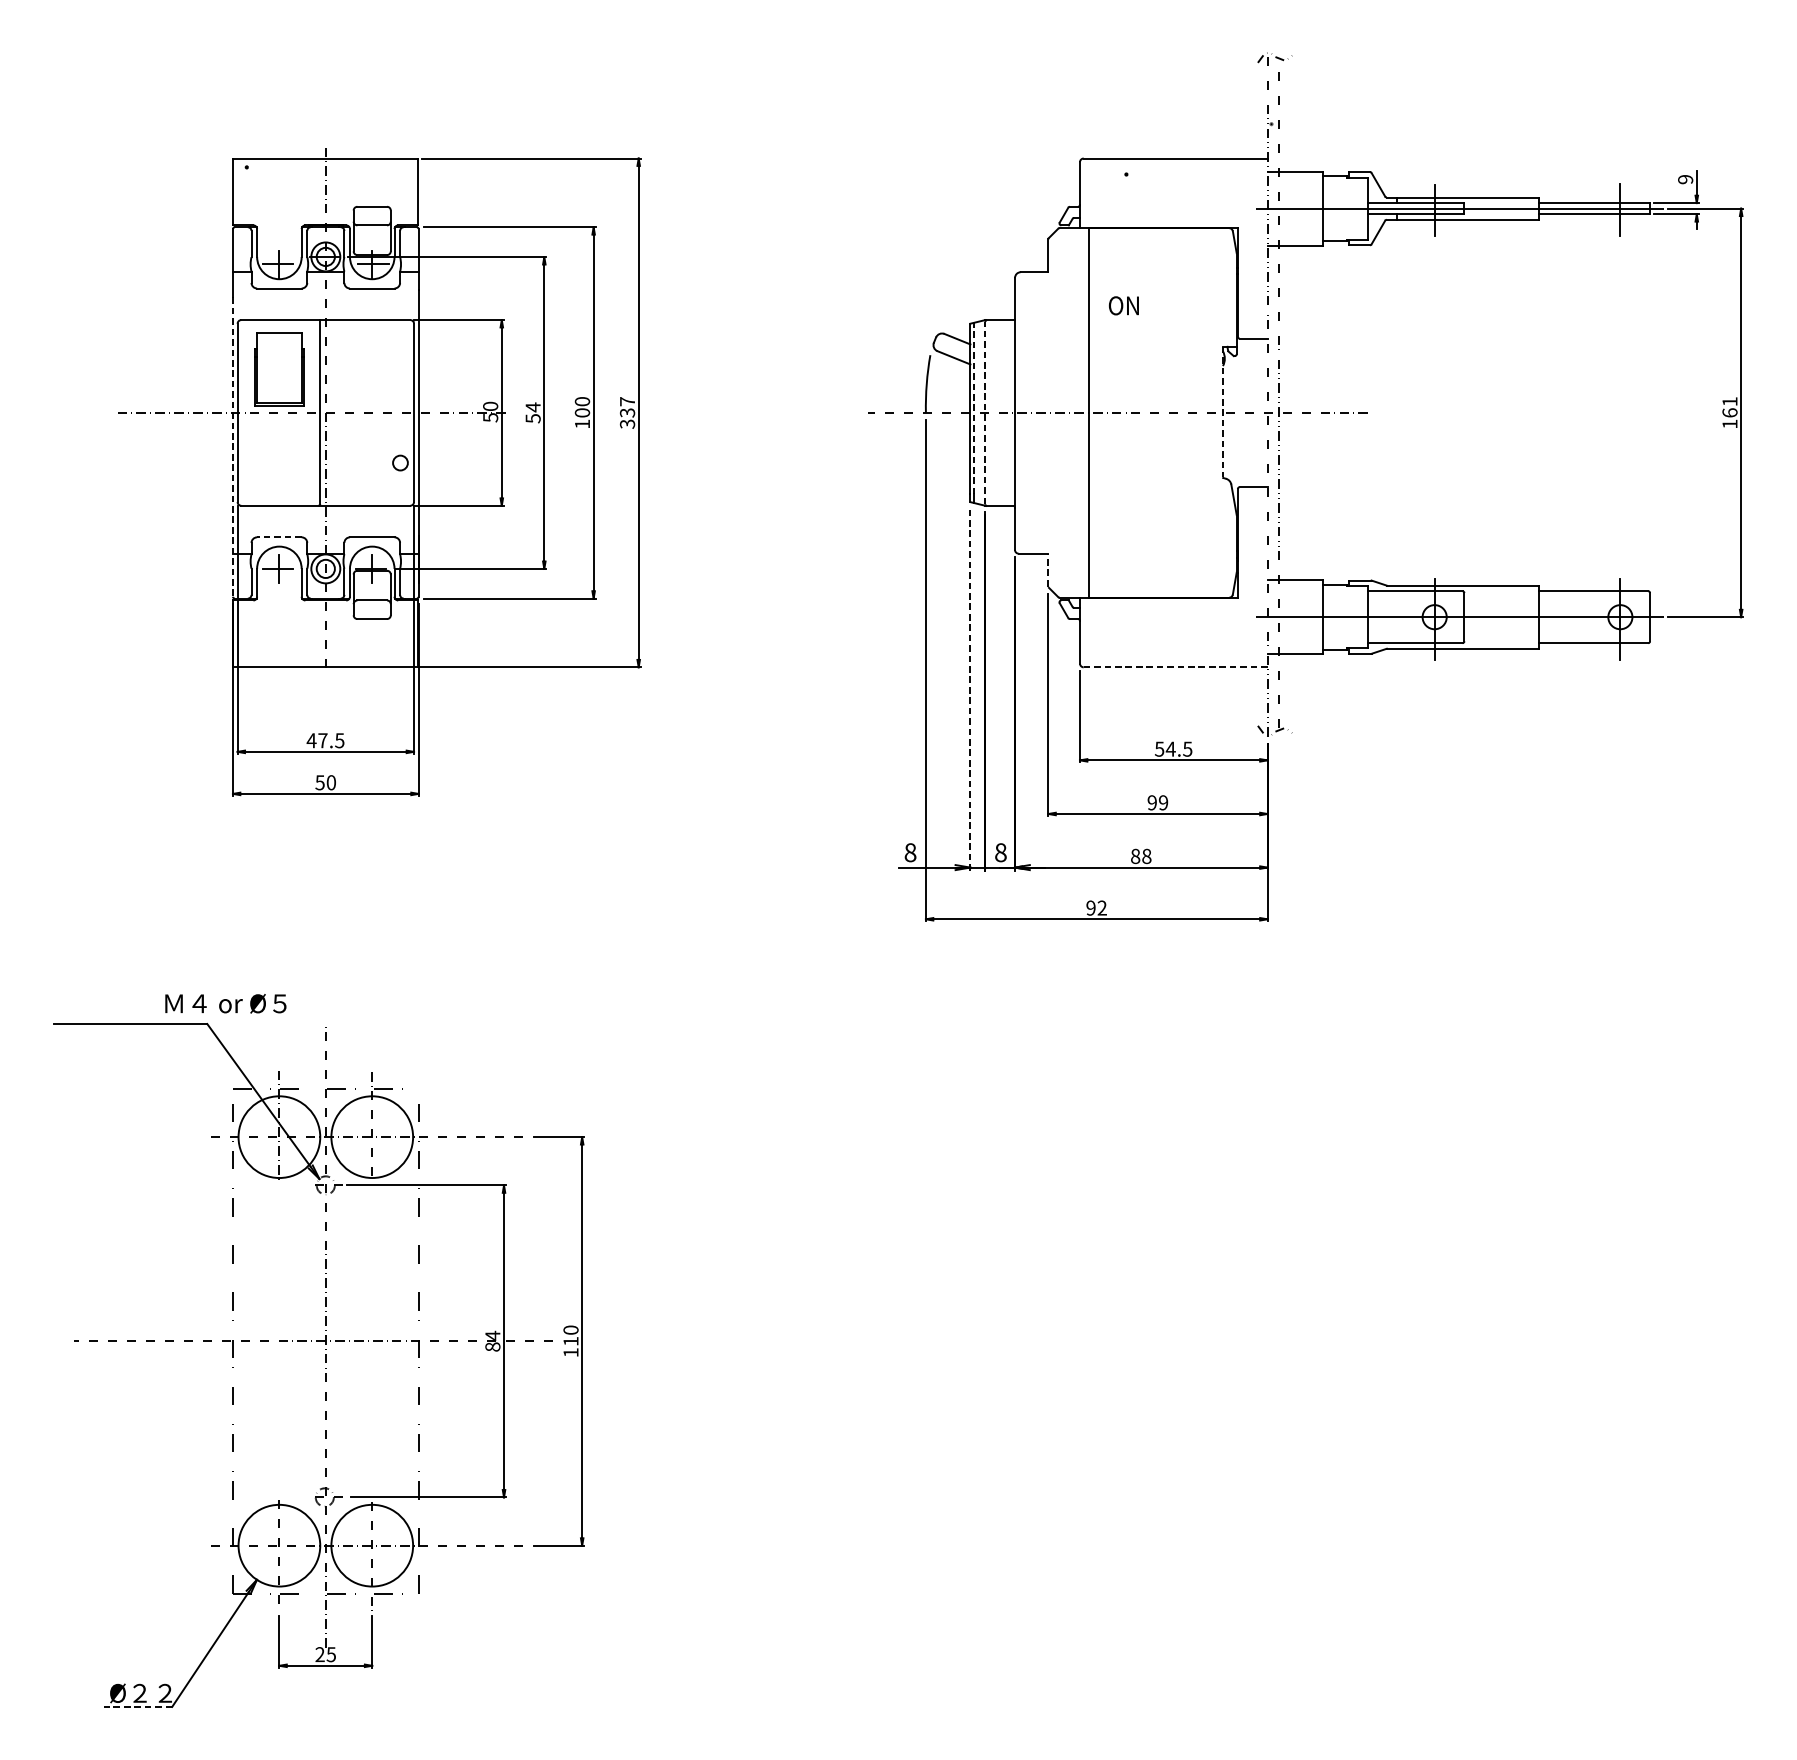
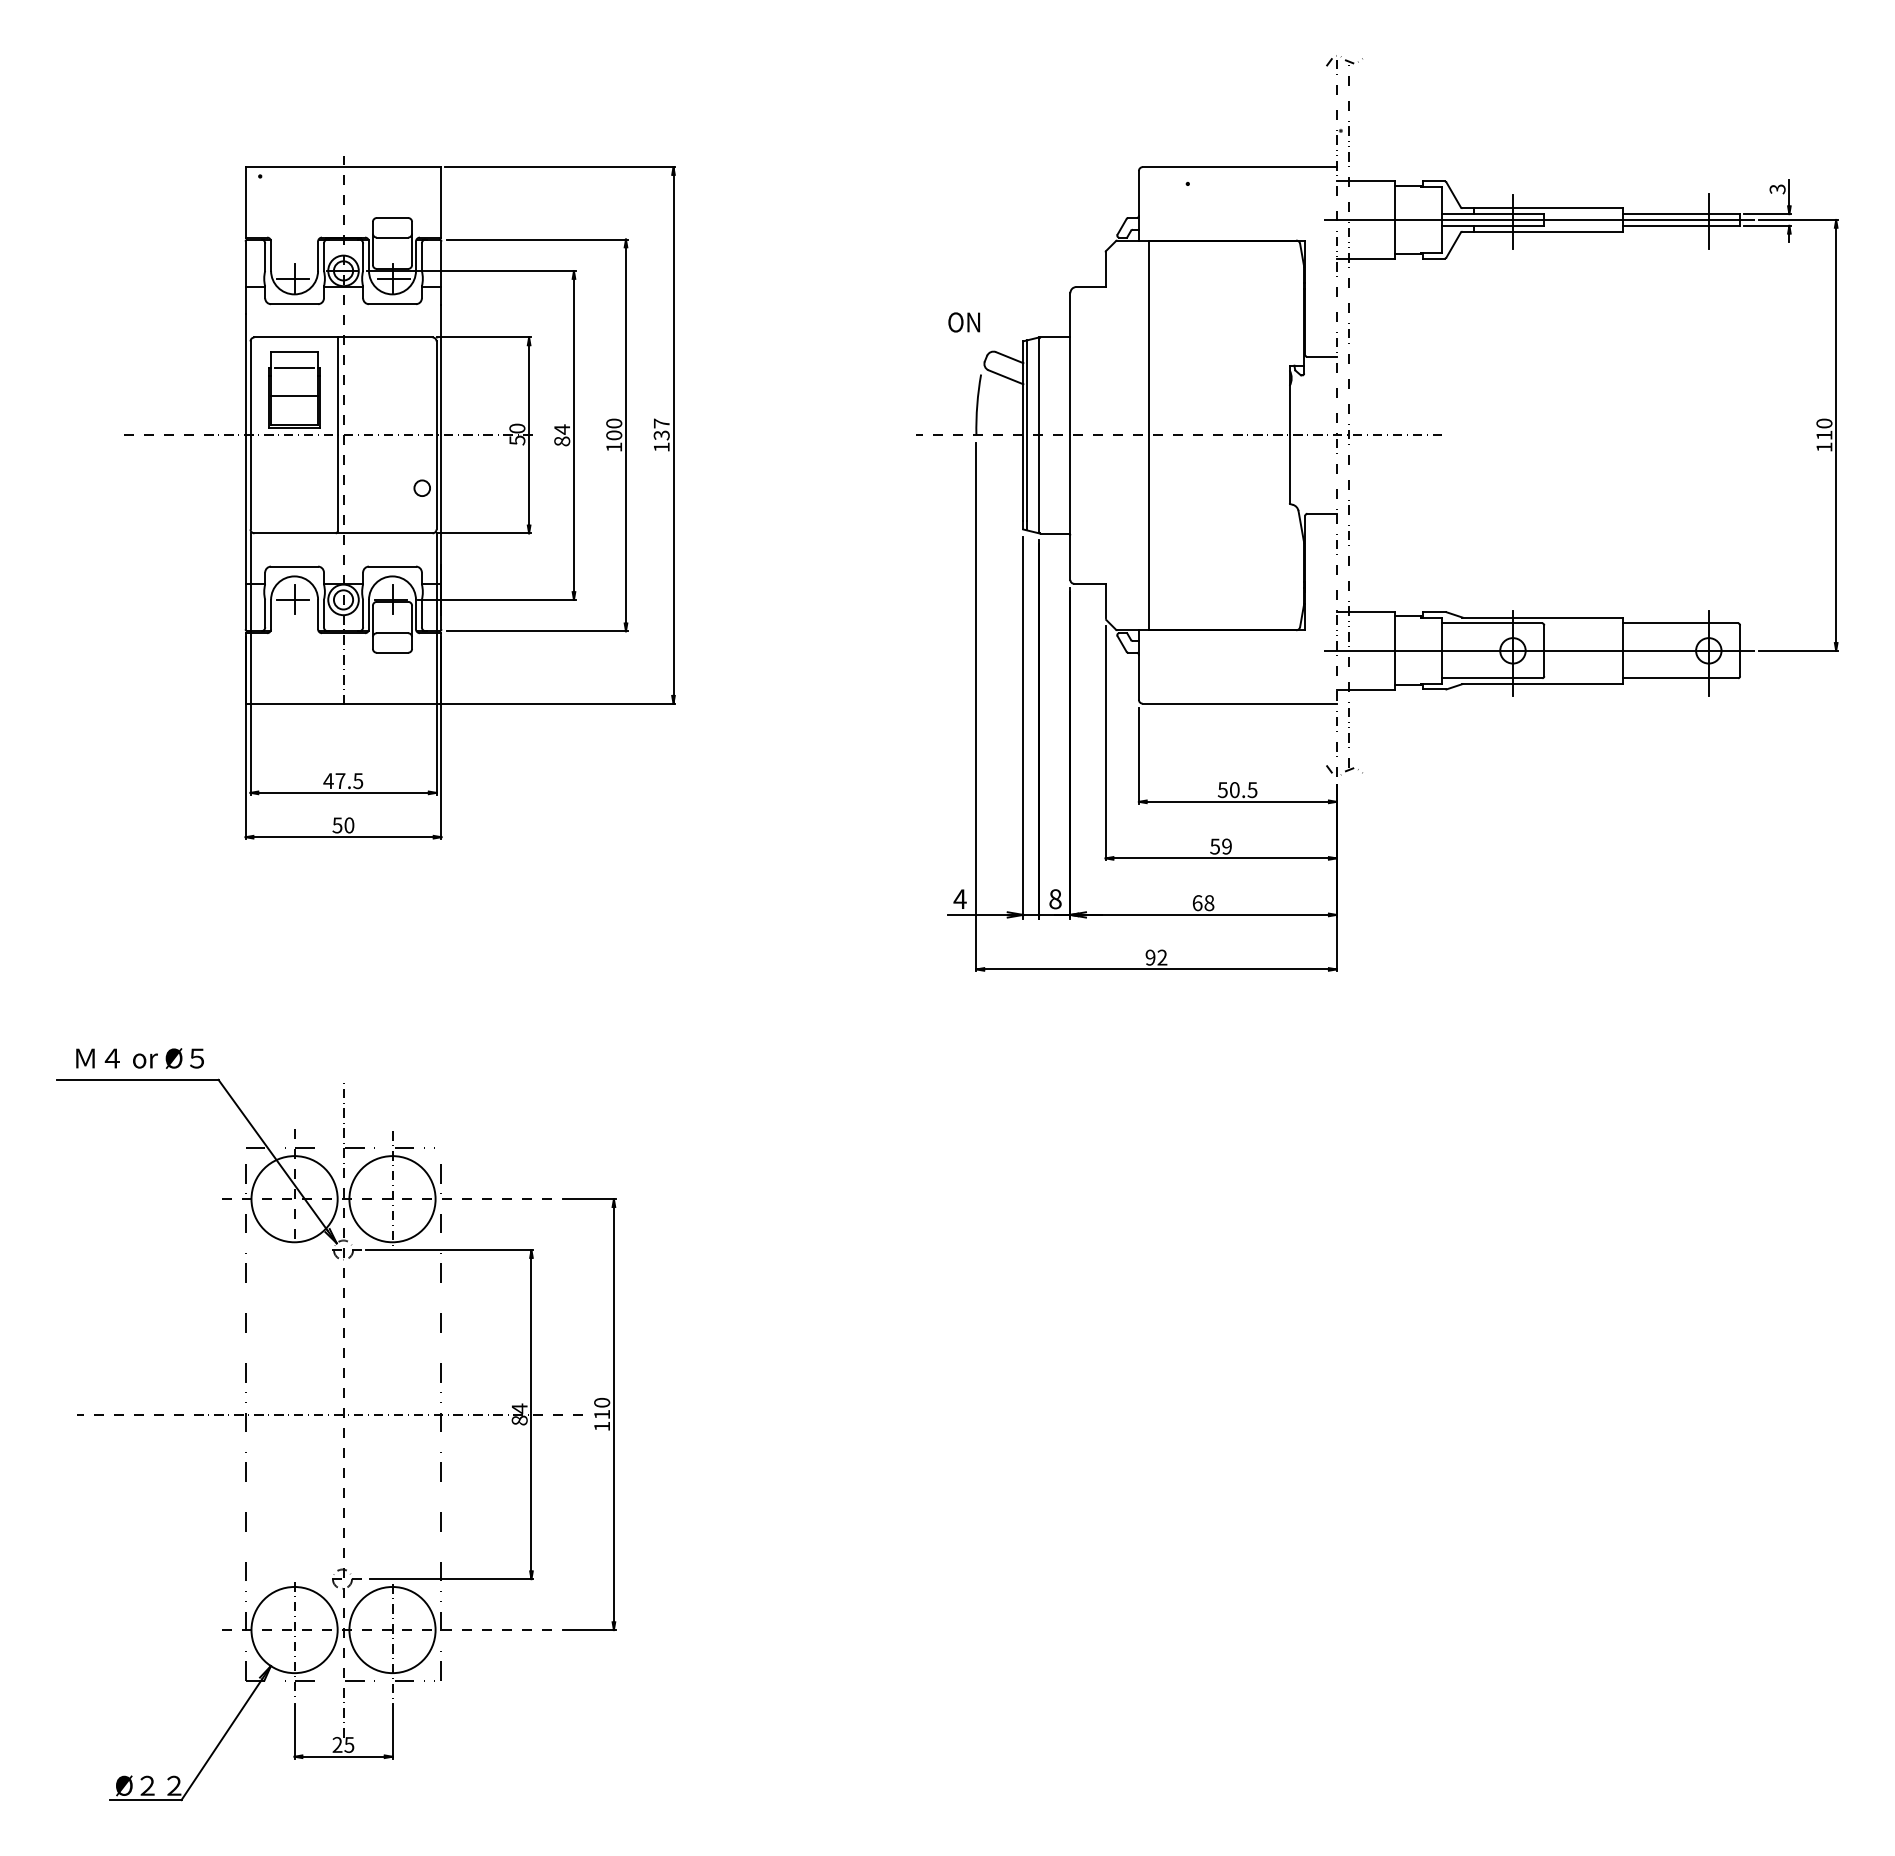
text: (1685, 179) -> (1777, 189), 9 -> 3
text: (1123, 305) -> (963, 322), moved
line: (279, 348) -> (294, 367), added
line: (279, 376) -> (294, 396), added
text: (1730, 407) -> (1824, 429), 161 -> 110
line: (974, 408) -> (1027, 430), dashed -> solid
line: (1222, 412) -> (1289, 434), dashed -> solid
line: (985, 413) -> (1039, 435), dashed -> solid
text: (533, 418) -> (562, 441), 54 -> 84
text: (627, 424) -> (661, 447), 337 -> 137
line: (232, 447) -> (245, 471), dashed -> solid
line: (279, 537) -> (294, 566), dashed -> solid
line: (1048, 569) -> (1105, 600), dashed -> solid
line: (1175, 667) -> (1239, 703), dashed -> solid
line: (970, 690) -> (1023, 728), dashed -> solid
text: (1170, 749) -> (1234, 790), 54.5 -> 50.5
text: (1151, 802) -> (1214, 846), 99 -> 59
text: (909, 852) -> (959, 899), 8 -> 4
text: (1135, 856) -> (1197, 903), 88 -> 68
text: (225, 1003) -> (139, 1058), moved
line: (138, 1707) -> (145, 1800), dashed -> solid

